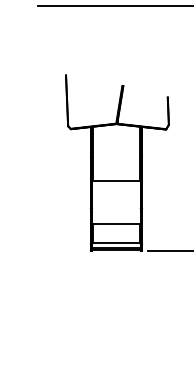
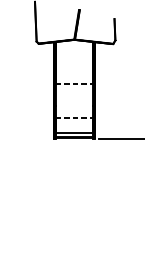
line: (116, 181) -> (74, 84), solid -> dashed
line: (116, 223) -> (74, 117), solid -> dashed

